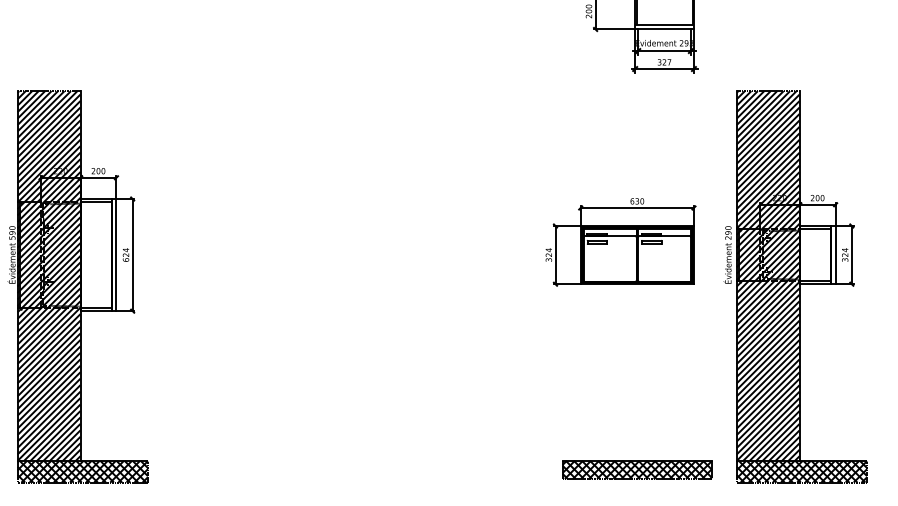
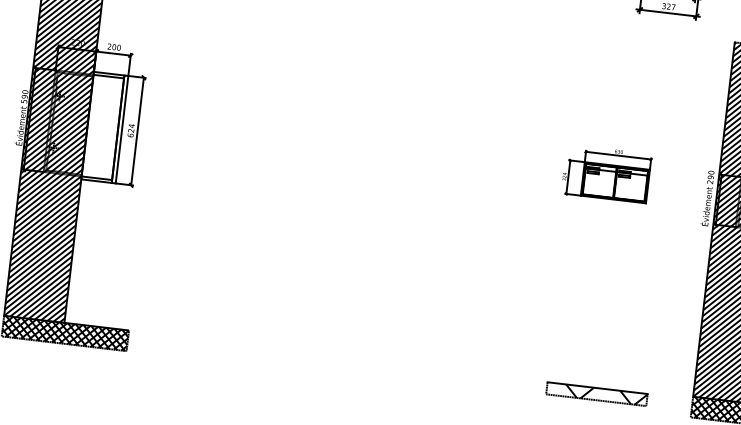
part: (620, 242) -> (606, 174), size x0.6
part: (637, 469) -> (597, 393), size x0.7

